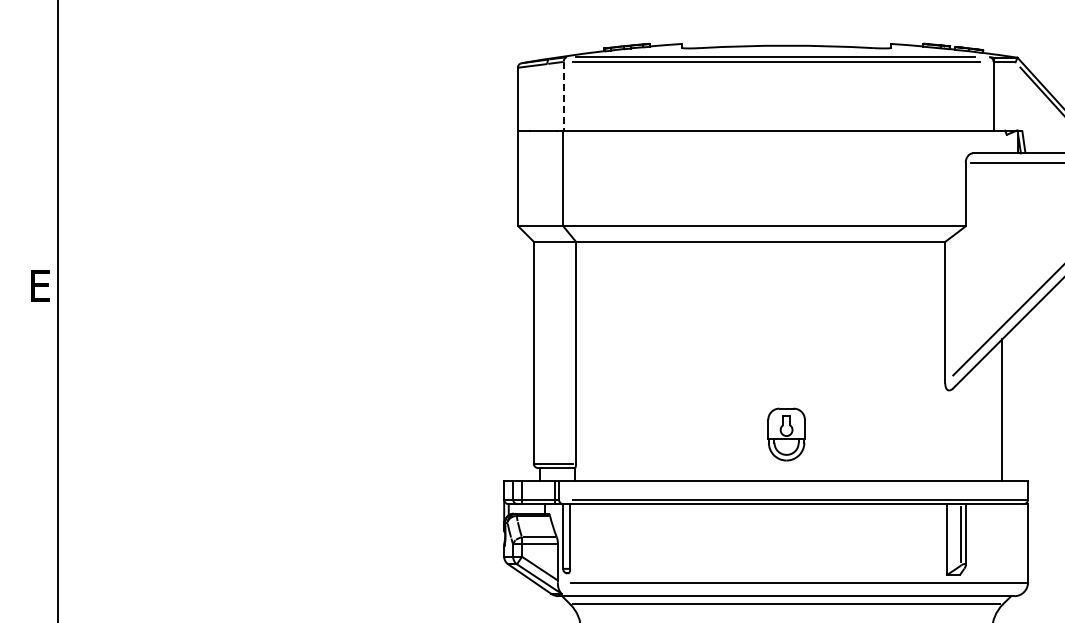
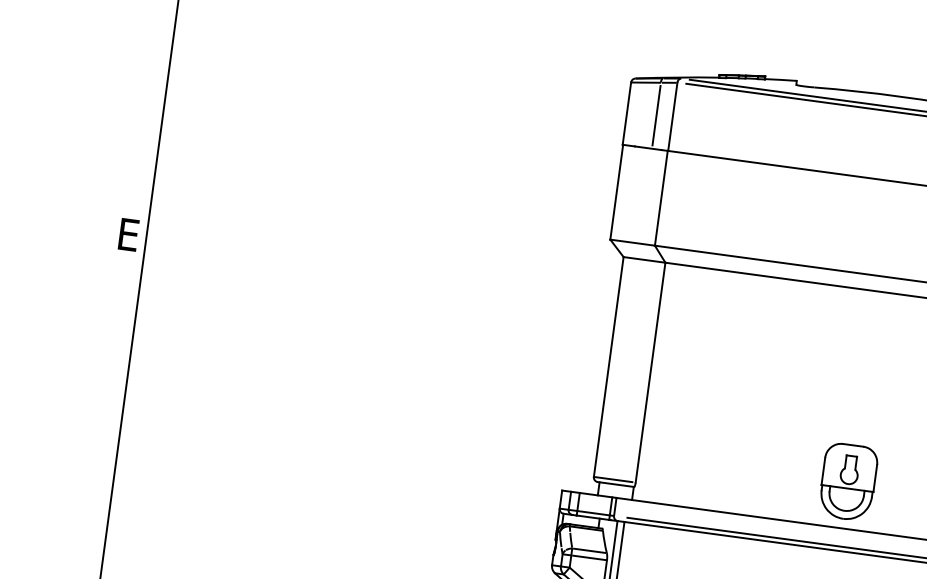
line: (563, 96) -> (672, 117), dashed -> solid
line: (547, 97) -> (656, 115), added
part: (786, 434) -> (848, 481), size x1.43

